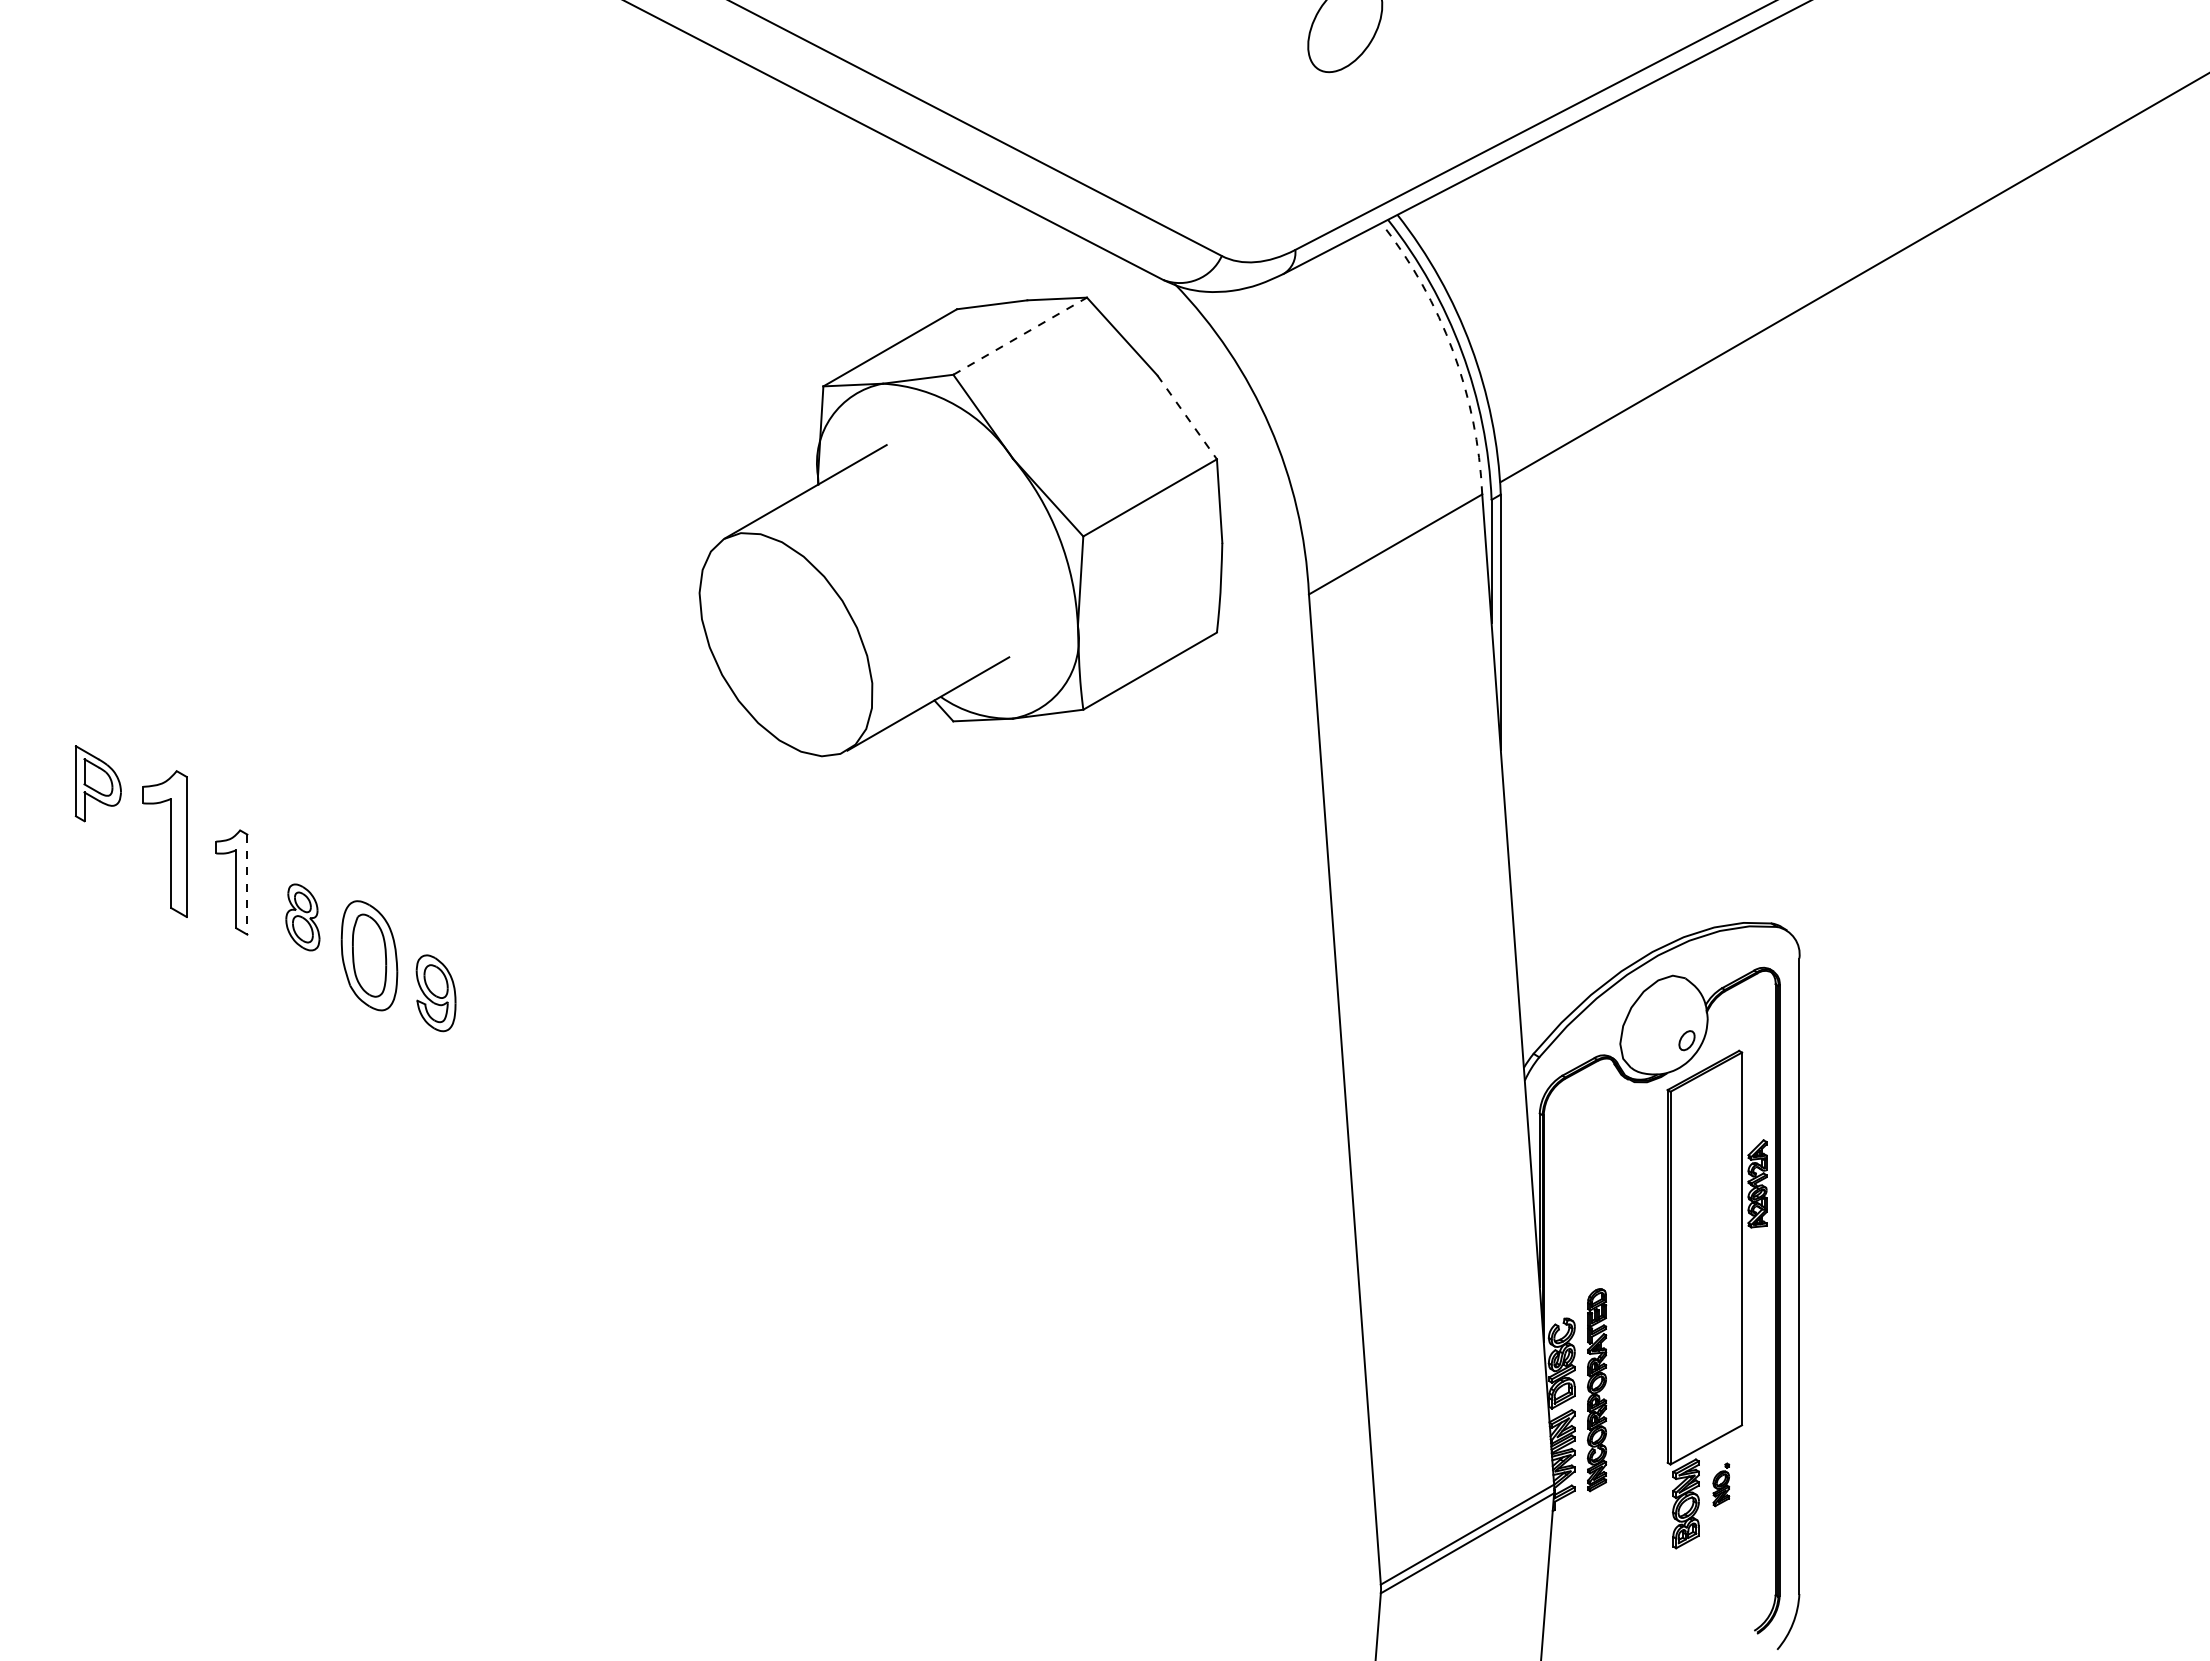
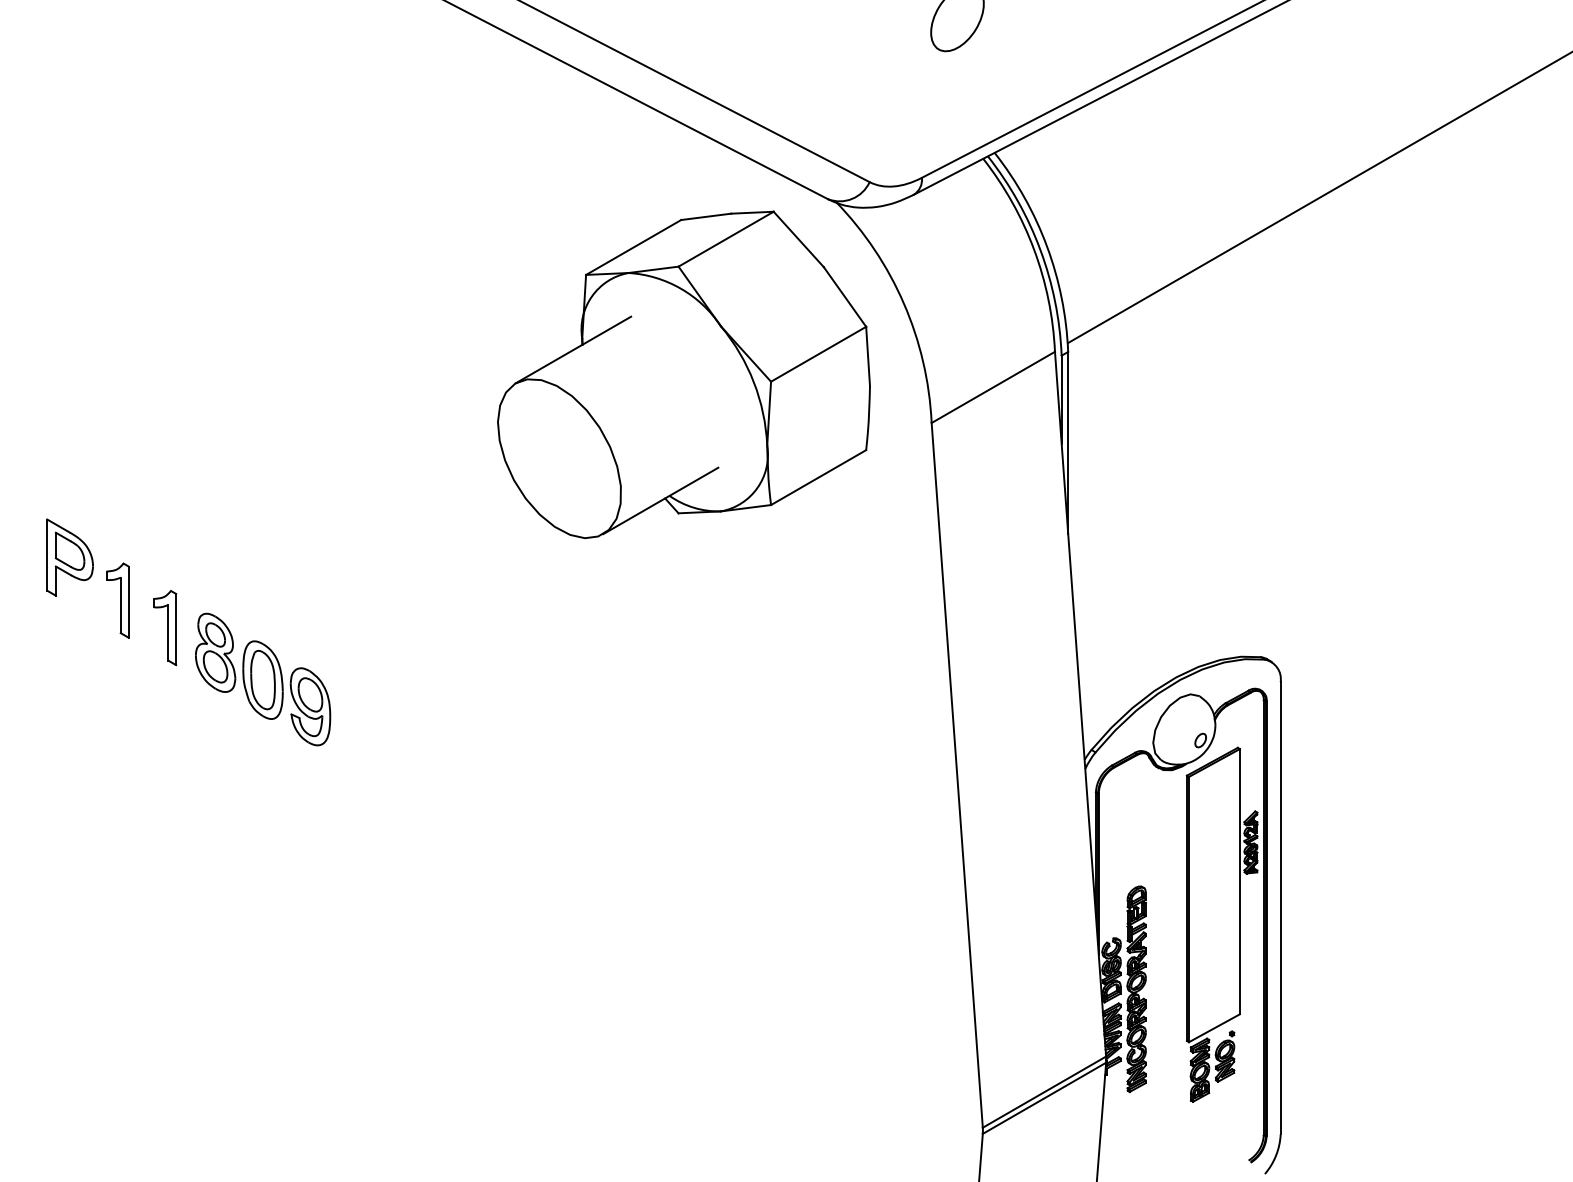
line: (1020, 335) -> (726, 238), dashed -> solid
arc: (1452, 350) -> (1033, 249), dashed -> solid
line: (1187, 417) -> (845, 297), dashed -> solid
part: (98, 783) -> (70, 557), size x1.43
part: (165, 843) -> (117, 600), size x0.71
line: (247, 885) -> (176, 630), dashed -> solid
part: (302, 917) -> (215, 652), size x1.67
part: (435, 993) -> (310, 707), size x1.43
part: (1596, 1389) -> (1136, 988), size x1.43
part: (1721, 1484) -> (1225, 1056), size x1.67

